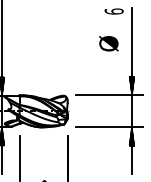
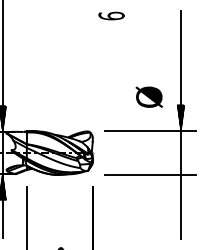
text: (114, 11) -> (111, 15), moved
text: (108, 43) -> (148, 96), moved
hatch: (131, 136) -> (180, 187), removed

